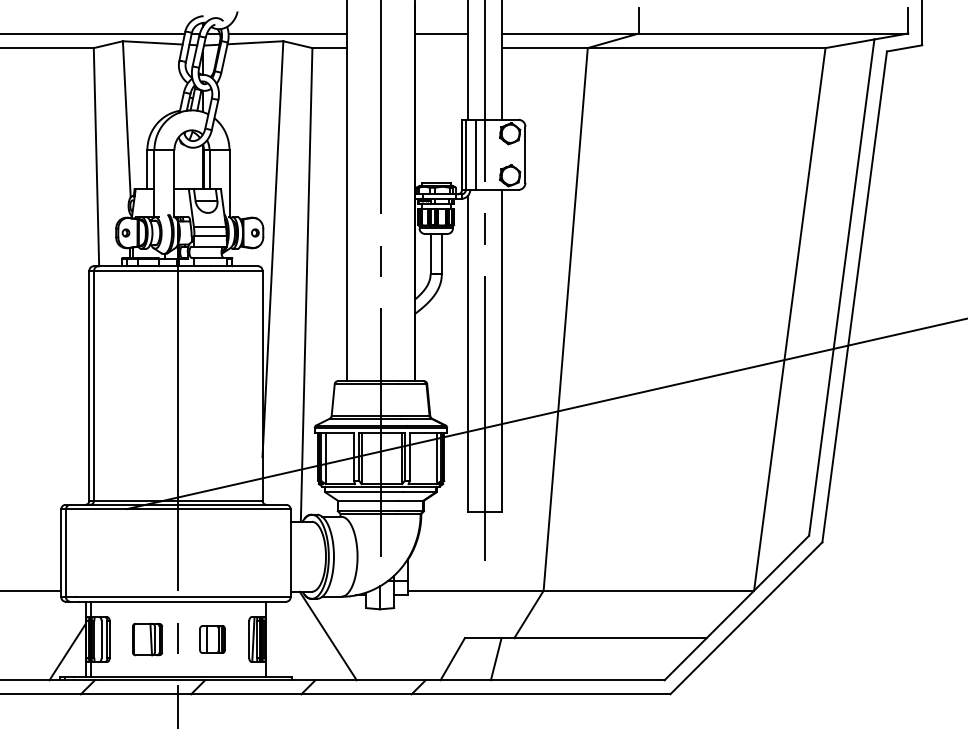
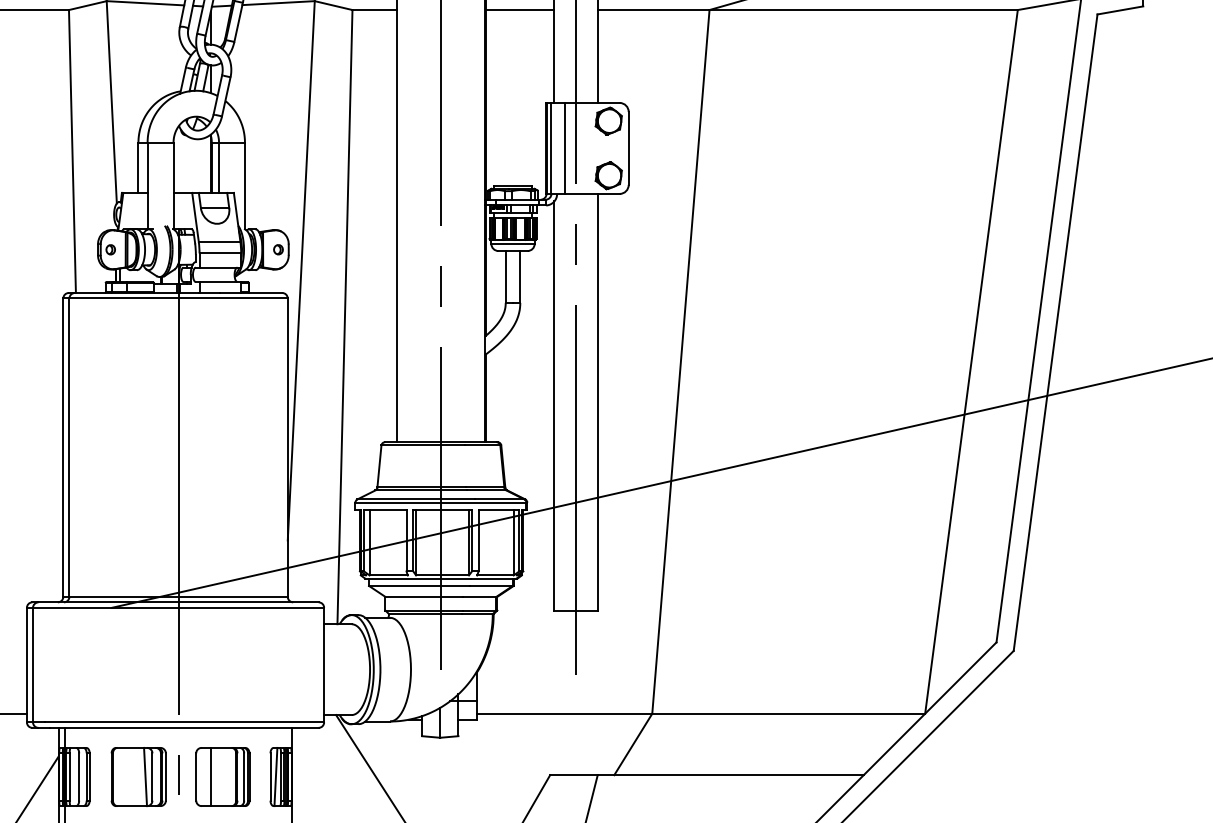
line: (441, 48) -> (519, 10), added
part: (147, 639) -> (138, 776), size x1.43
part: (212, 639) -> (222, 776), size x1.67

